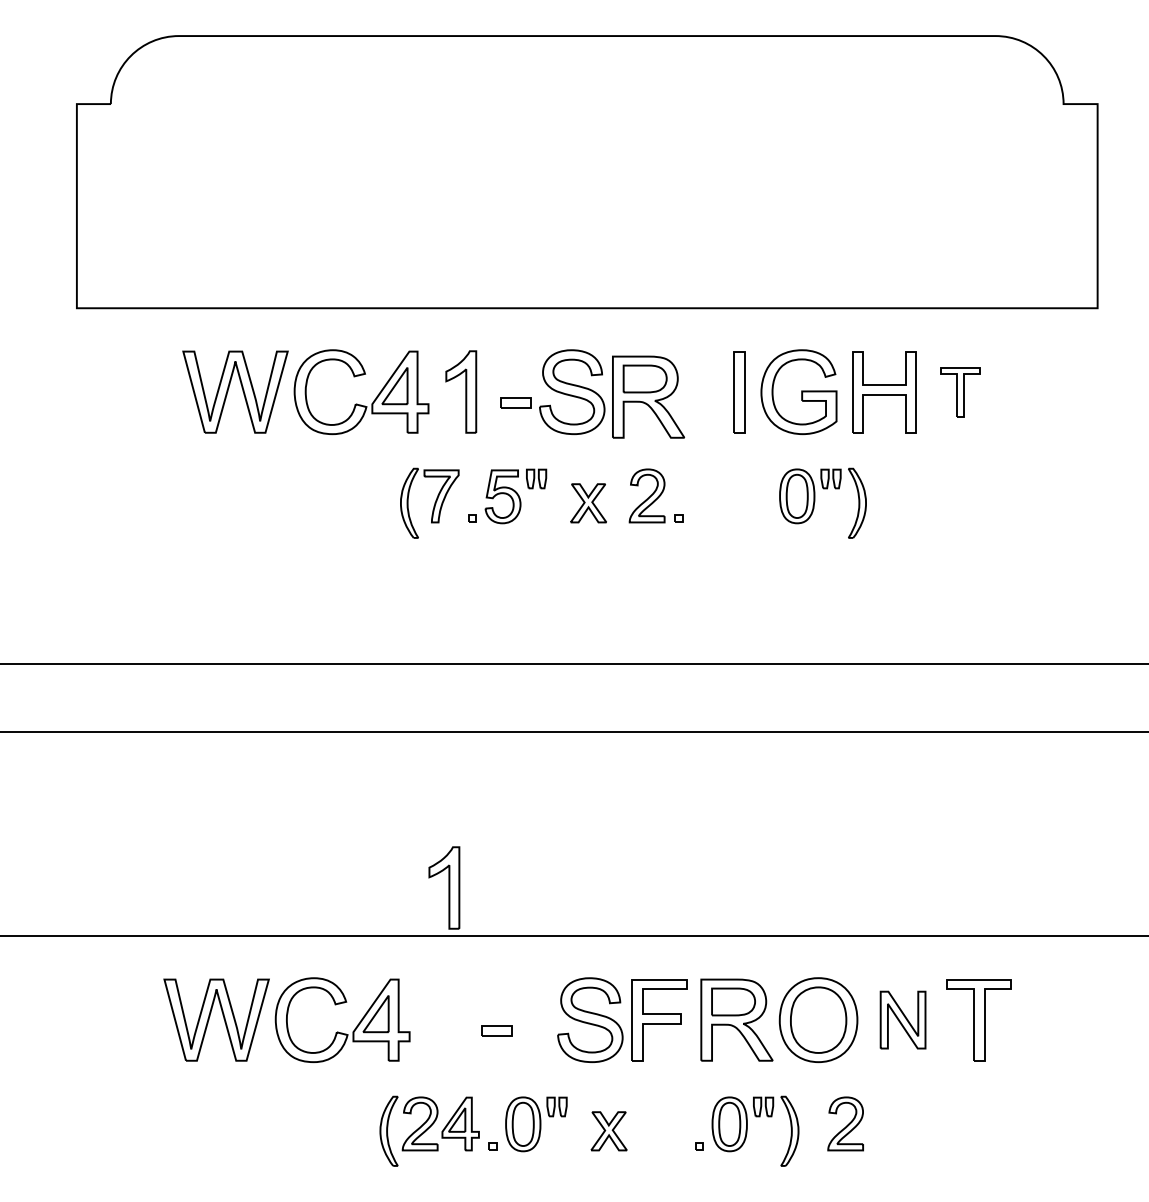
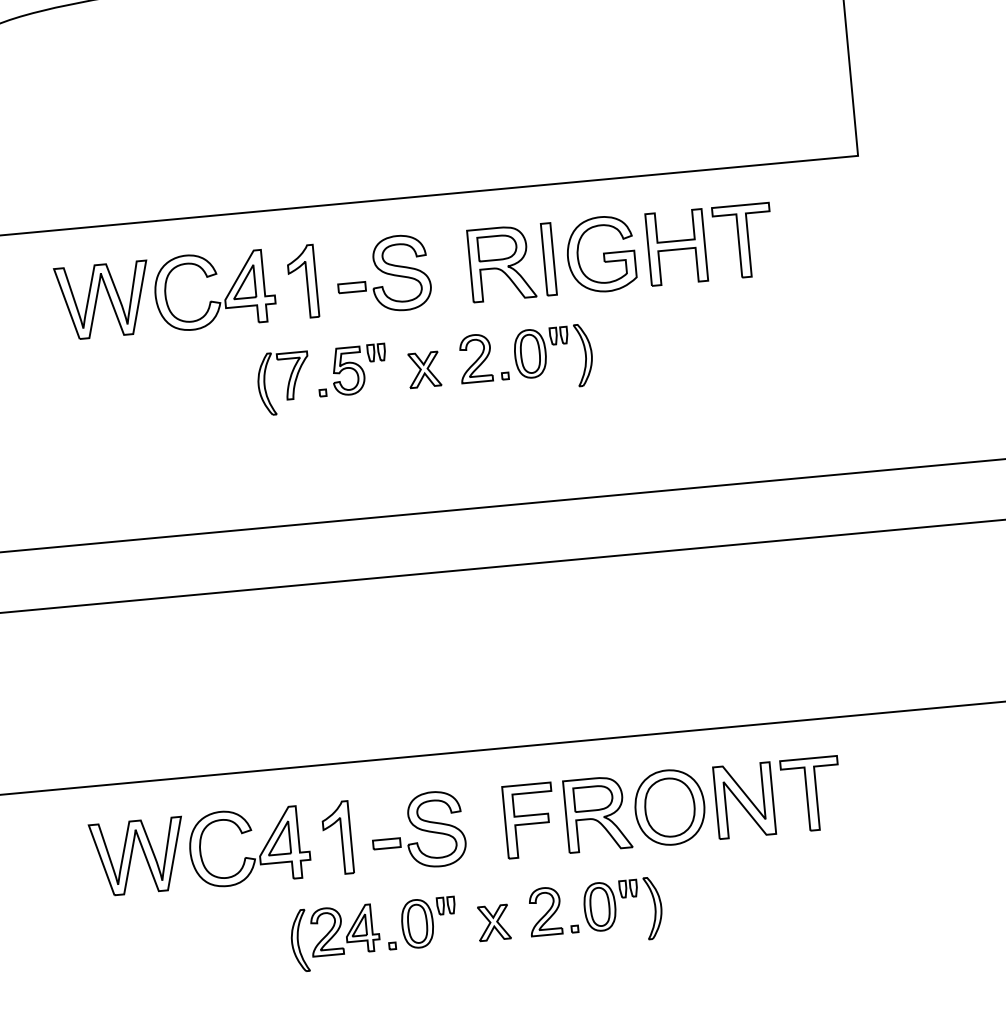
part: (960, 392) -> (743, 241), size x1.67
part: (648, 396) -> (501, 263), moved
part: (815, 502) -> (547, 357), moved
part: (444, 887) -> (337, 837), moved
part: (590, 1019) -> (435, 828), moved
part: (902, 1019) -> (744, 800), size x1.43
part: (845, 1123) -> (544, 911), moved

